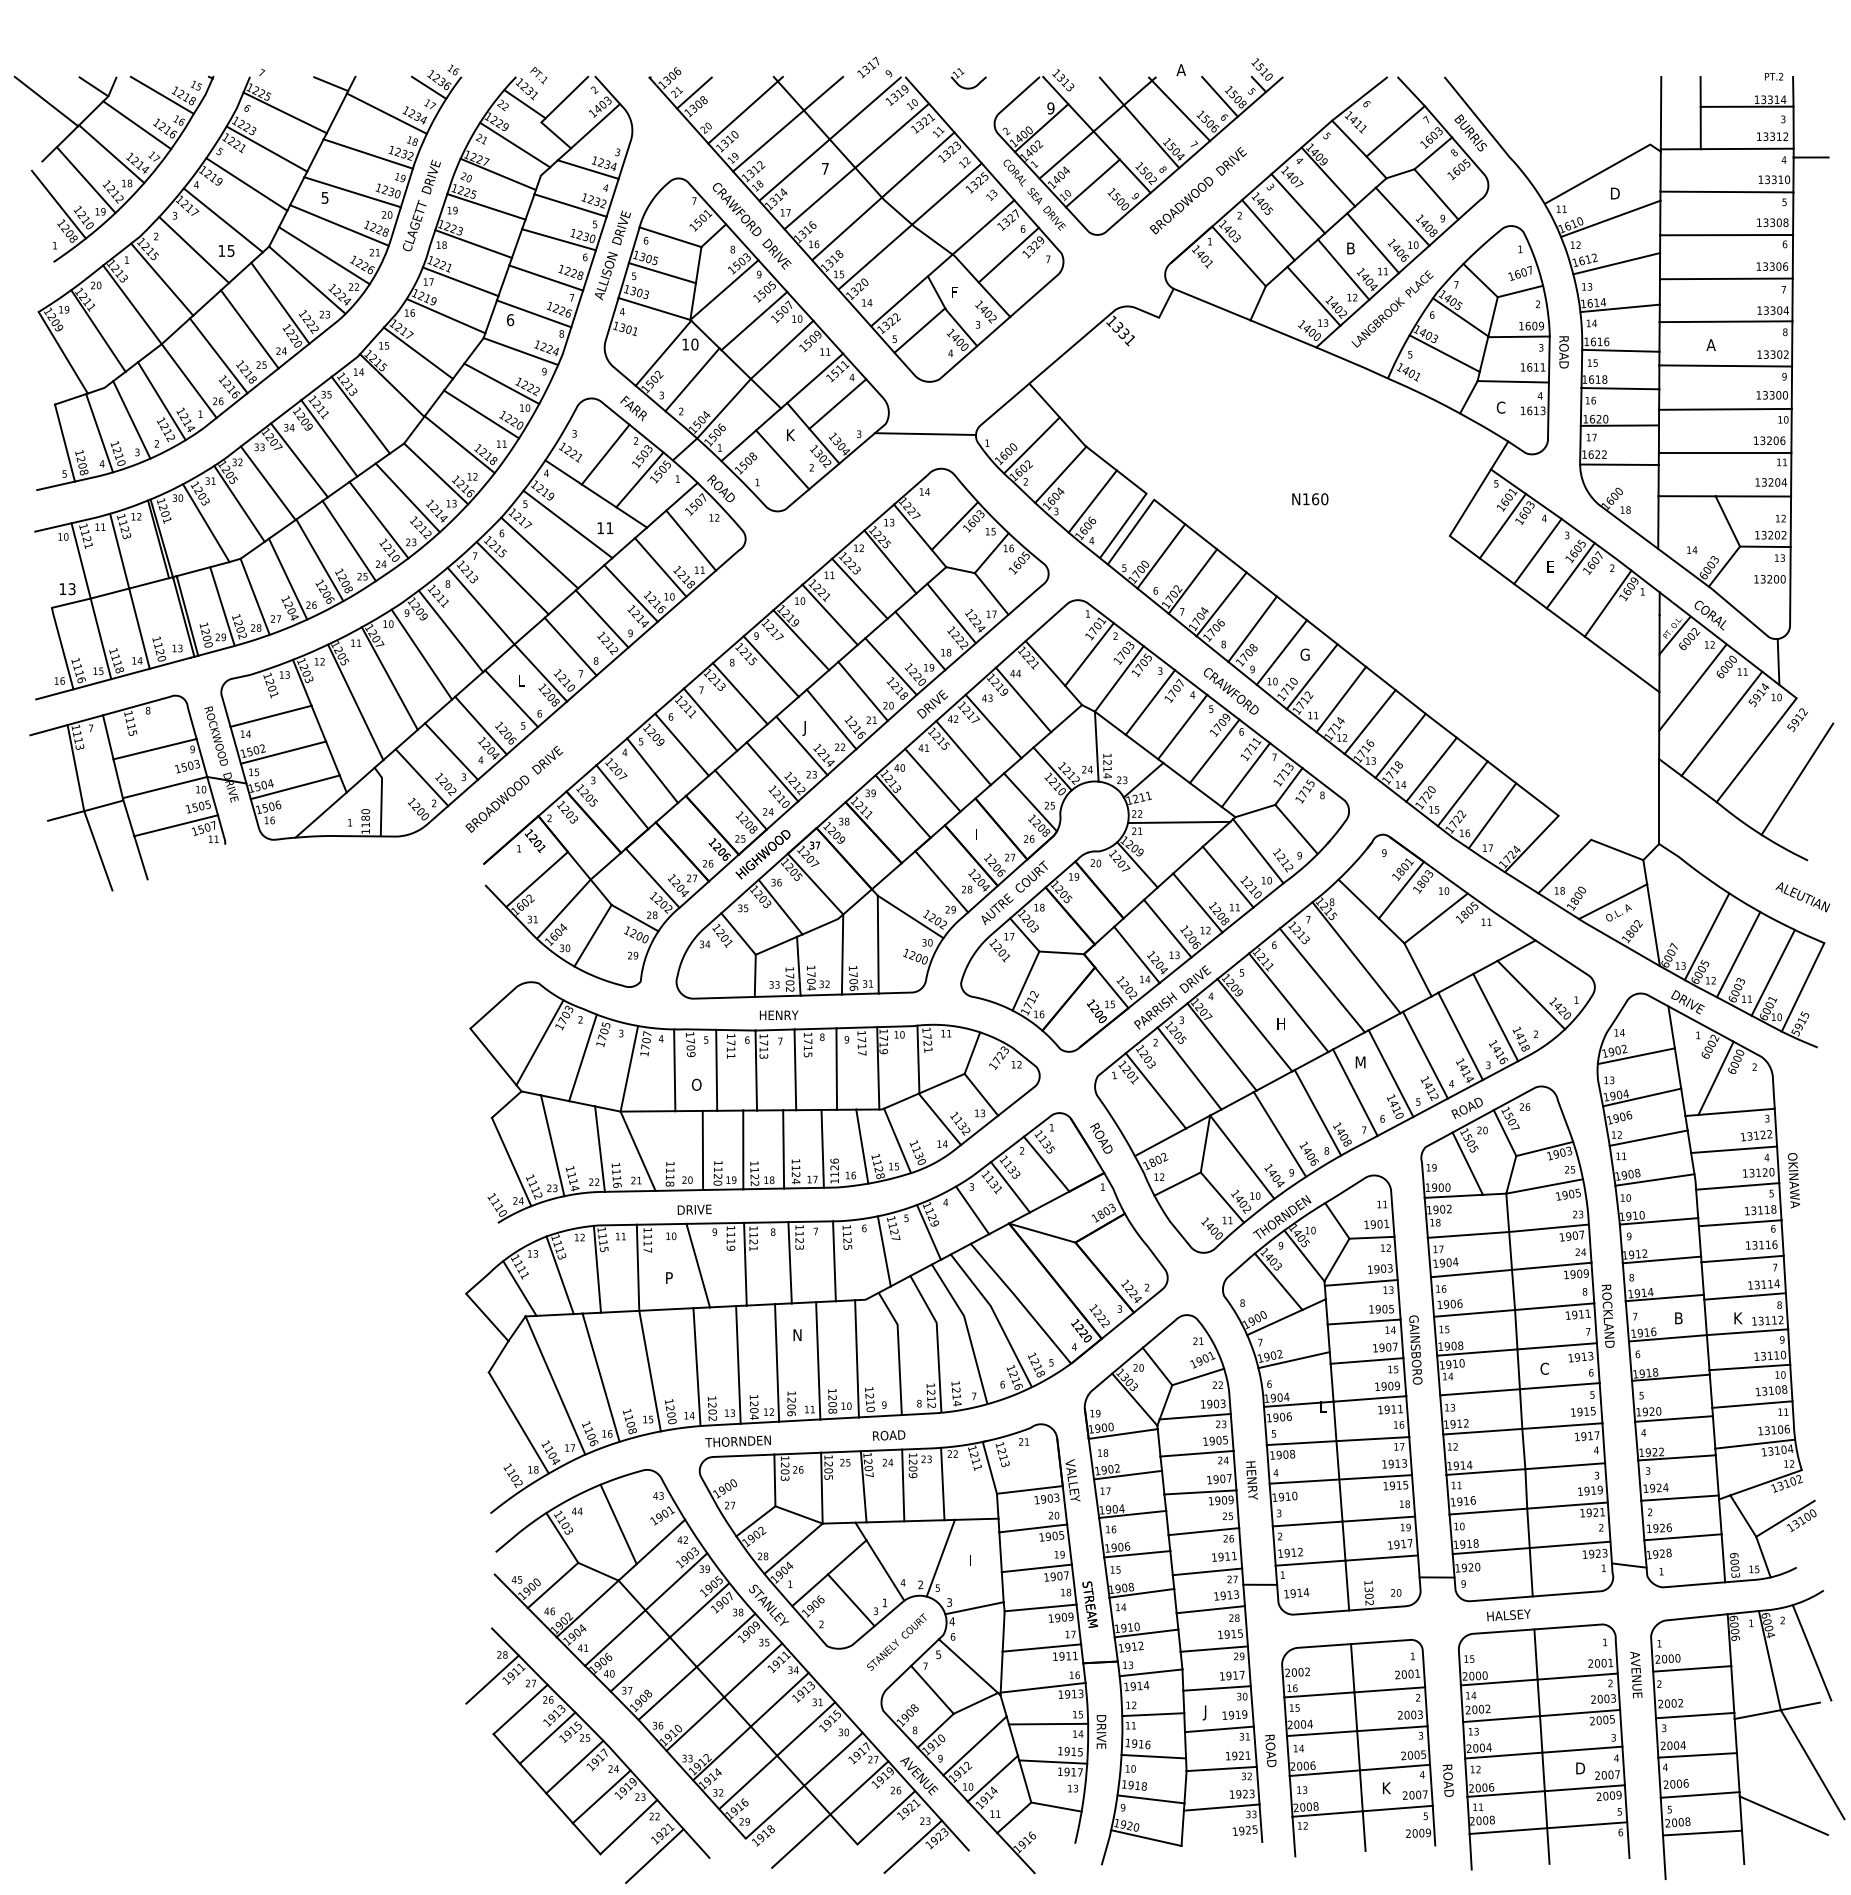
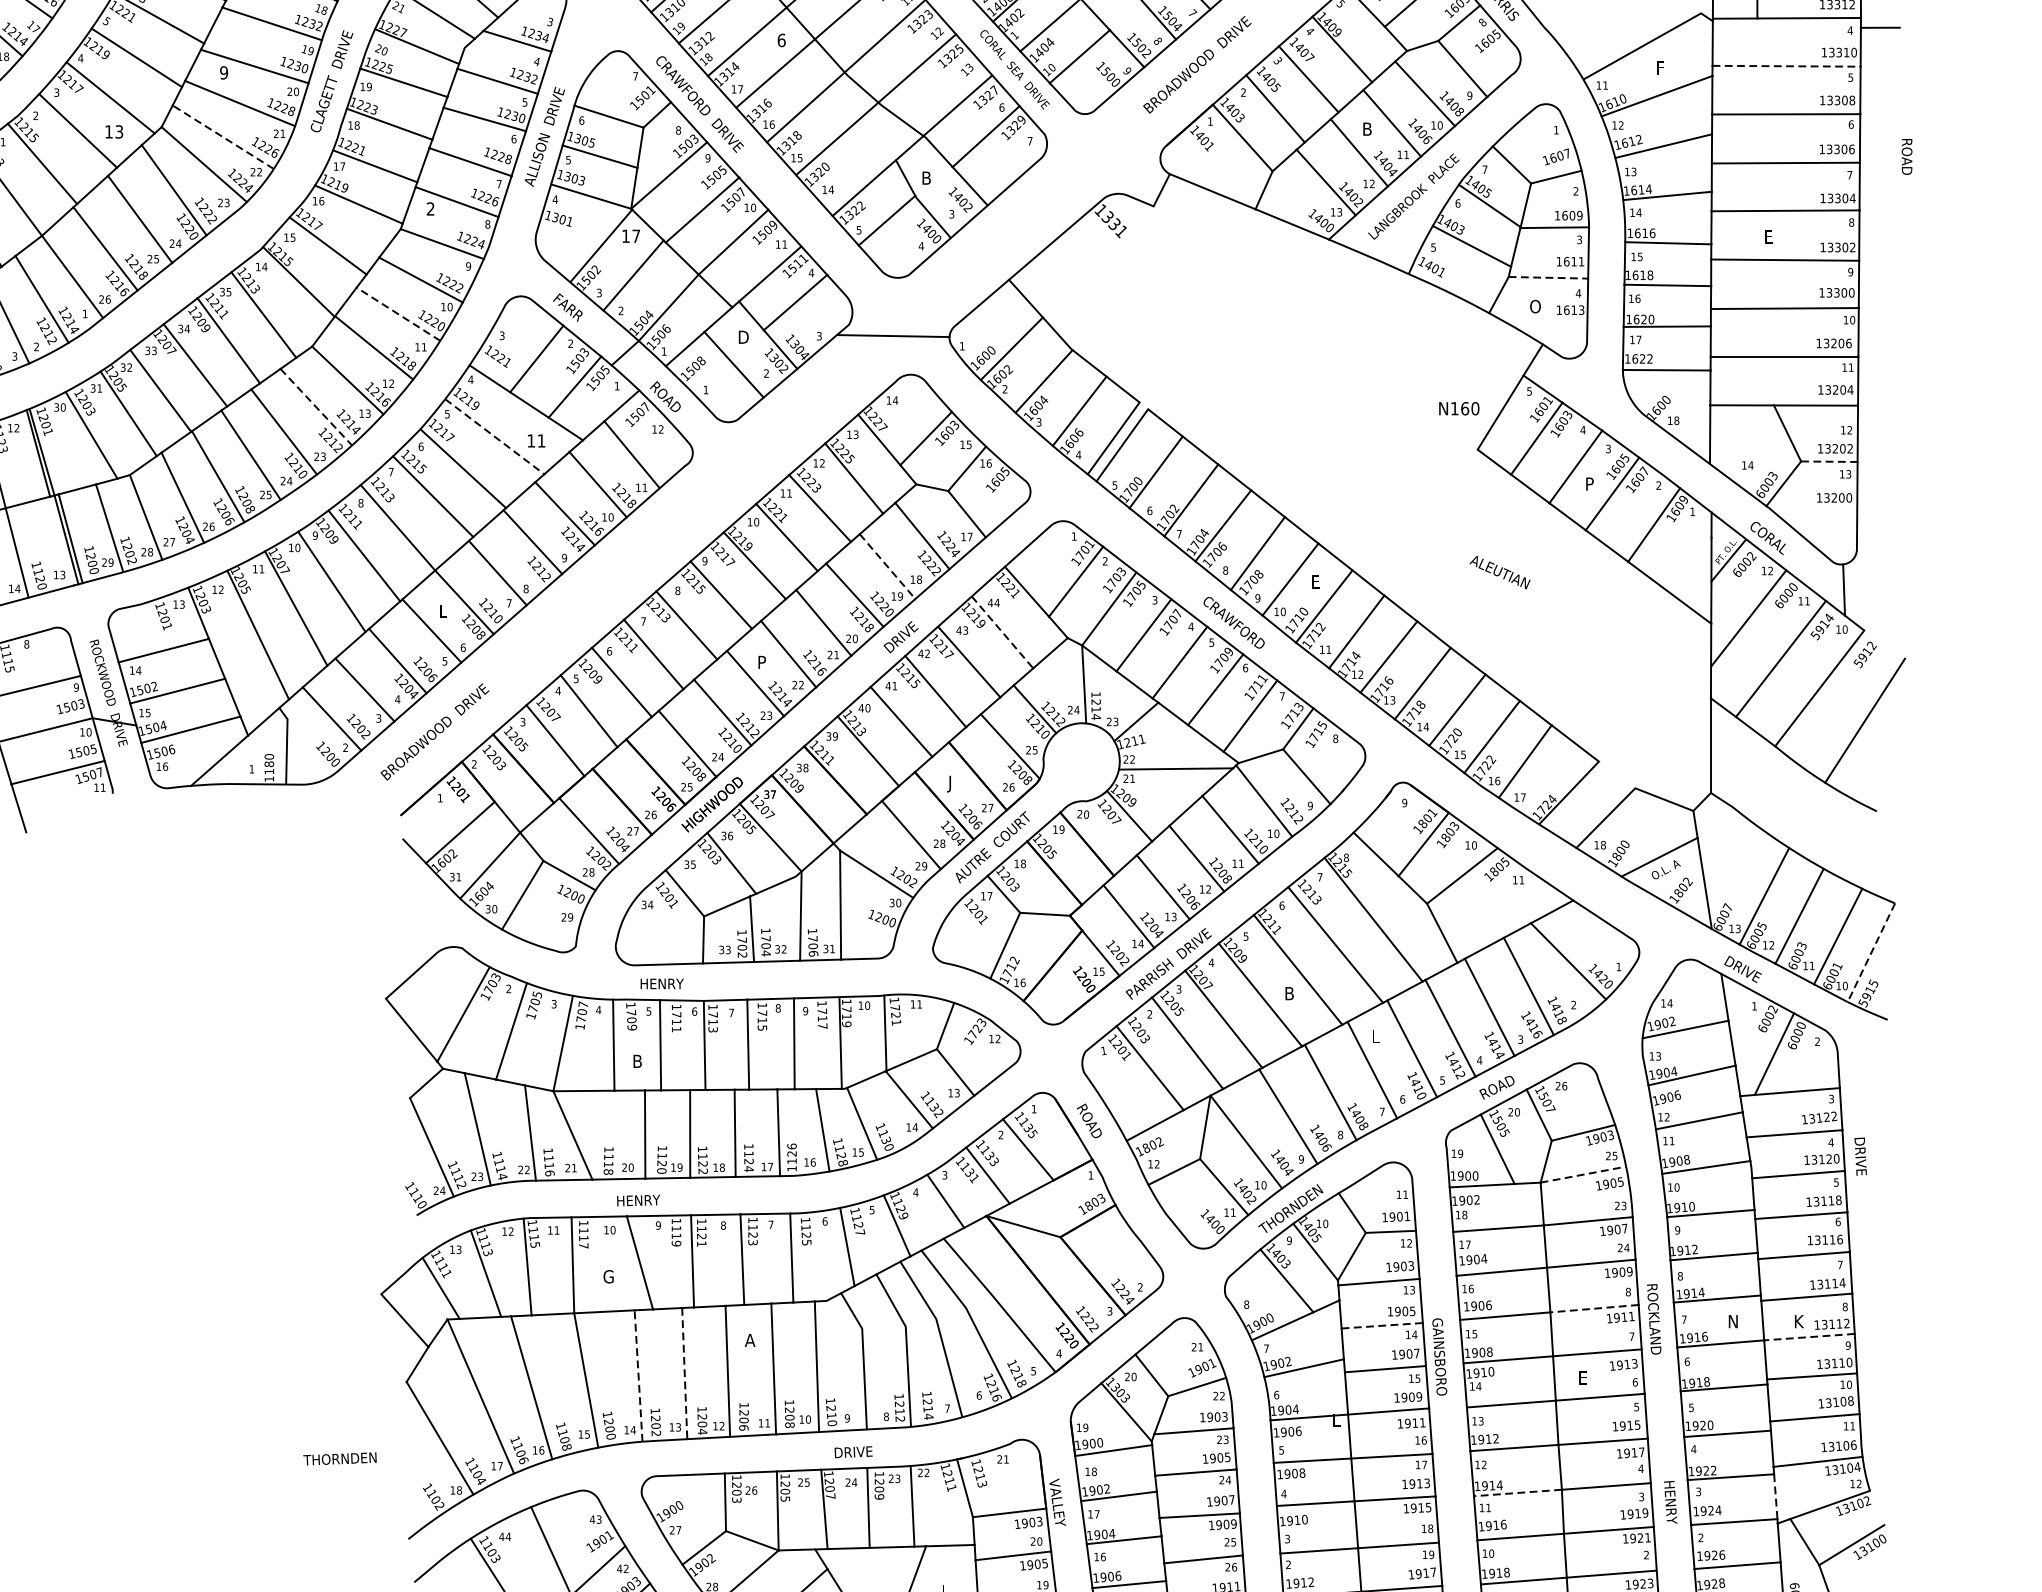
text: (825, 168) -> (781, 40), 7 -> 6
line: (1727, 192) -> (1787, 66), solid -> dashed
text: (1615, 193) -> (1662, 67), D -> F
text: (324, 197) -> (223, 72), 5 -> 9
text: (231, 249) -> (119, 130), 15 -> 13
line: (324, 255) -> (223, 137), solid -> dashed
text: (955, 292) -> (926, 178), F -> B
text: (510, 320) -> (430, 209), 6 -> 2
text: (694, 344) -> (635, 236), 10 -> 17
text: (1710, 344) -> (1768, 236), A -> E
text: (1563, 352) -> (1906, 157), moved
line: (1513, 381) -> (1548, 277), solid -> dashed
text: (1504, 407) -> (1538, 306), C -> O
line: (481, 414) -> (398, 314), solid -> dashed
text: (791, 434) -> (743, 336), K -> D
line: (407, 497) -> (315, 406), solid -> dashed
text: (1310, 499) -> (1459, 408), moved
line: (567, 524) -> (494, 436), solid -> dashed
line: (1765, 546) -> (1829, 461), solid -> dashed
text: (1550, 566) -> (1589, 483), E -> P
line: (920, 641) -> (887, 567), solid -> dashed
text: (1304, 654) -> (1315, 581), G -> E
line: (1023, 700) -> (1002, 633), solid -> dashed
text: (806, 728) -> (760, 664), J -> P
text: (975, 835) -> (949, 783), I -> J
text: (1802, 897) -> (1499, 572), moved
line: (1802, 987) -> (1870, 952), solid -> dashed
text: (778, 1014) -> (661, 982), moved
text: (1280, 1023) -> (1288, 993), H -> B
text: (1360, 1062) -> (1378, 1036), M -> L
text: (696, 1084) -> (638, 1061), O -> B
text: (1793, 1180) -> (1860, 1168), OKINAWA -> DRIVE
line: (1545, 1186) -> (1584, 1174), solid -> dashed
text: (697, 1209) -> (639, 1200), DRIVE -> HENRY
text: (669, 1278) -> (607, 1277), P -> G
line: (1554, 1306) -> (1594, 1308), solid -> dashed
text: (1679, 1318) -> (1733, 1321), B -> N
line: (1364, 1322) -> (1382, 1326), solid -> dashed
line: (1747, 1332) -> (1809, 1337), solid -> dashed
text: (796, 1334) -> (749, 1339), N -> A
line: (738, 1364) -> (684, 1373), solid -> dashed
line: (696, 1366) -> (638, 1375), solid -> dashed
text: (1544, 1368) -> (1583, 1377), C -> E
text: (890, 1435) -> (854, 1452), ROAD -> DRIVE
text: (737, 1441) -> (339, 1458), moved
line: (1485, 1472) -> (1517, 1493), solid -> dashed
line: (1717, 1475) -> (1776, 1496), solid -> dashed
text: (1251, 1480) -> (1670, 1502), moved

